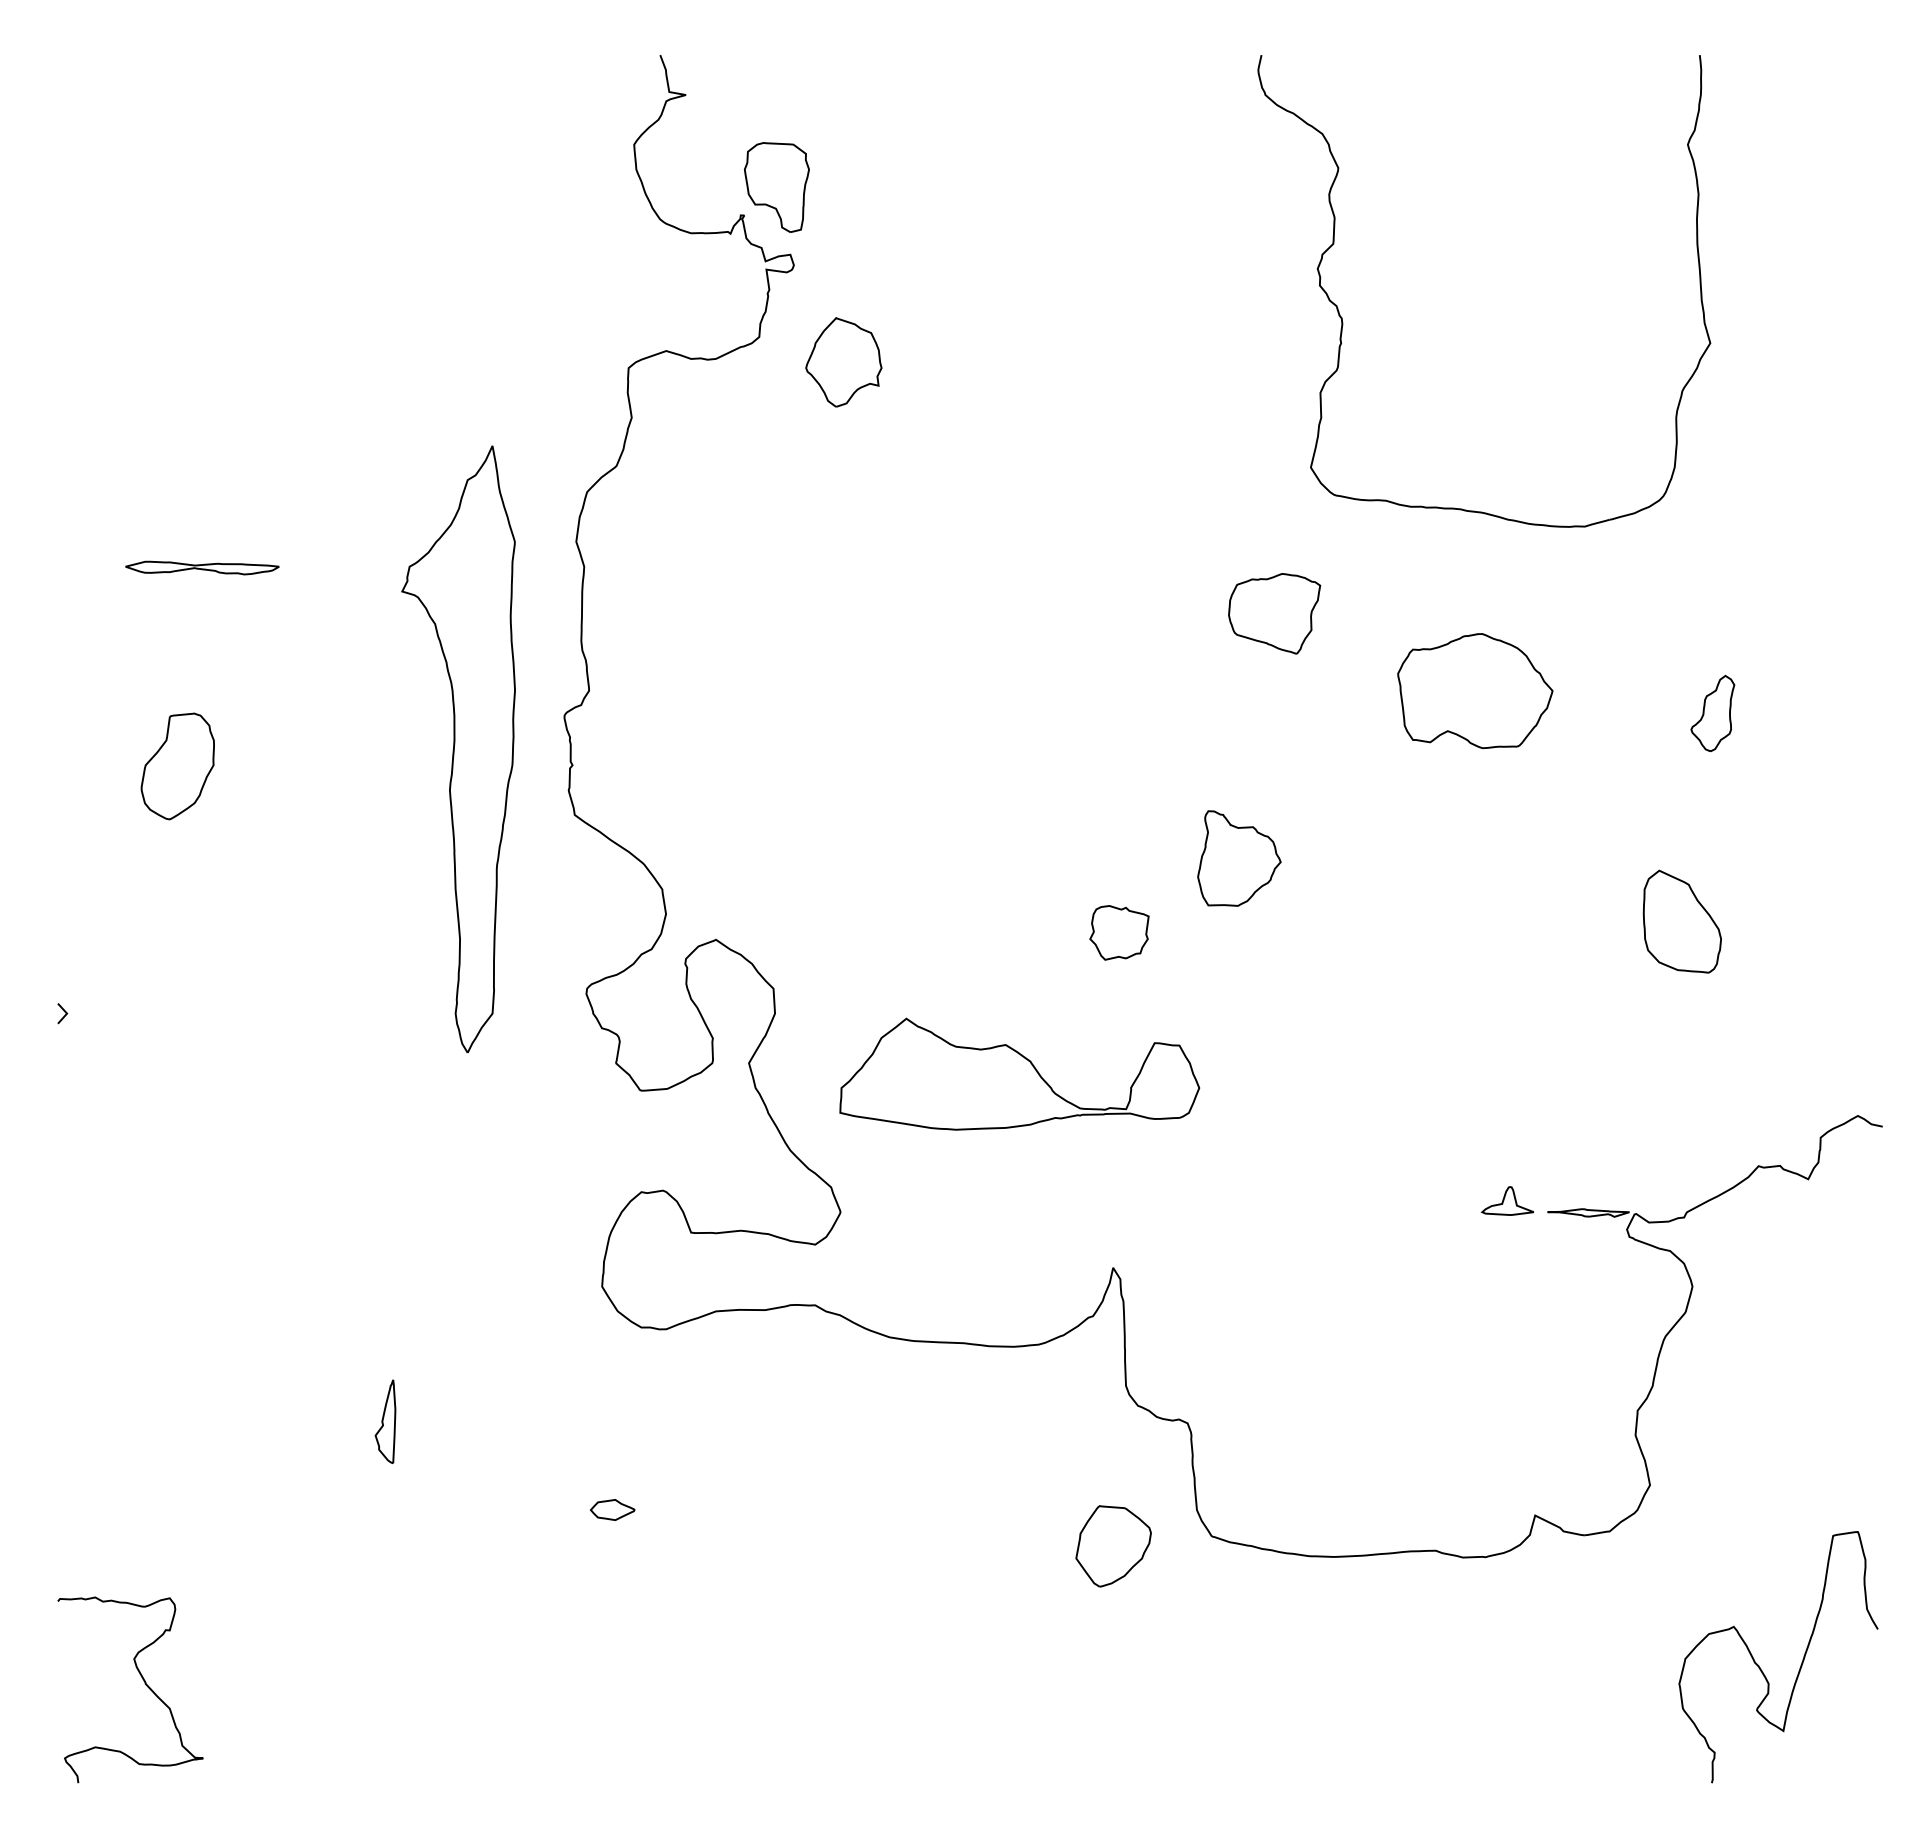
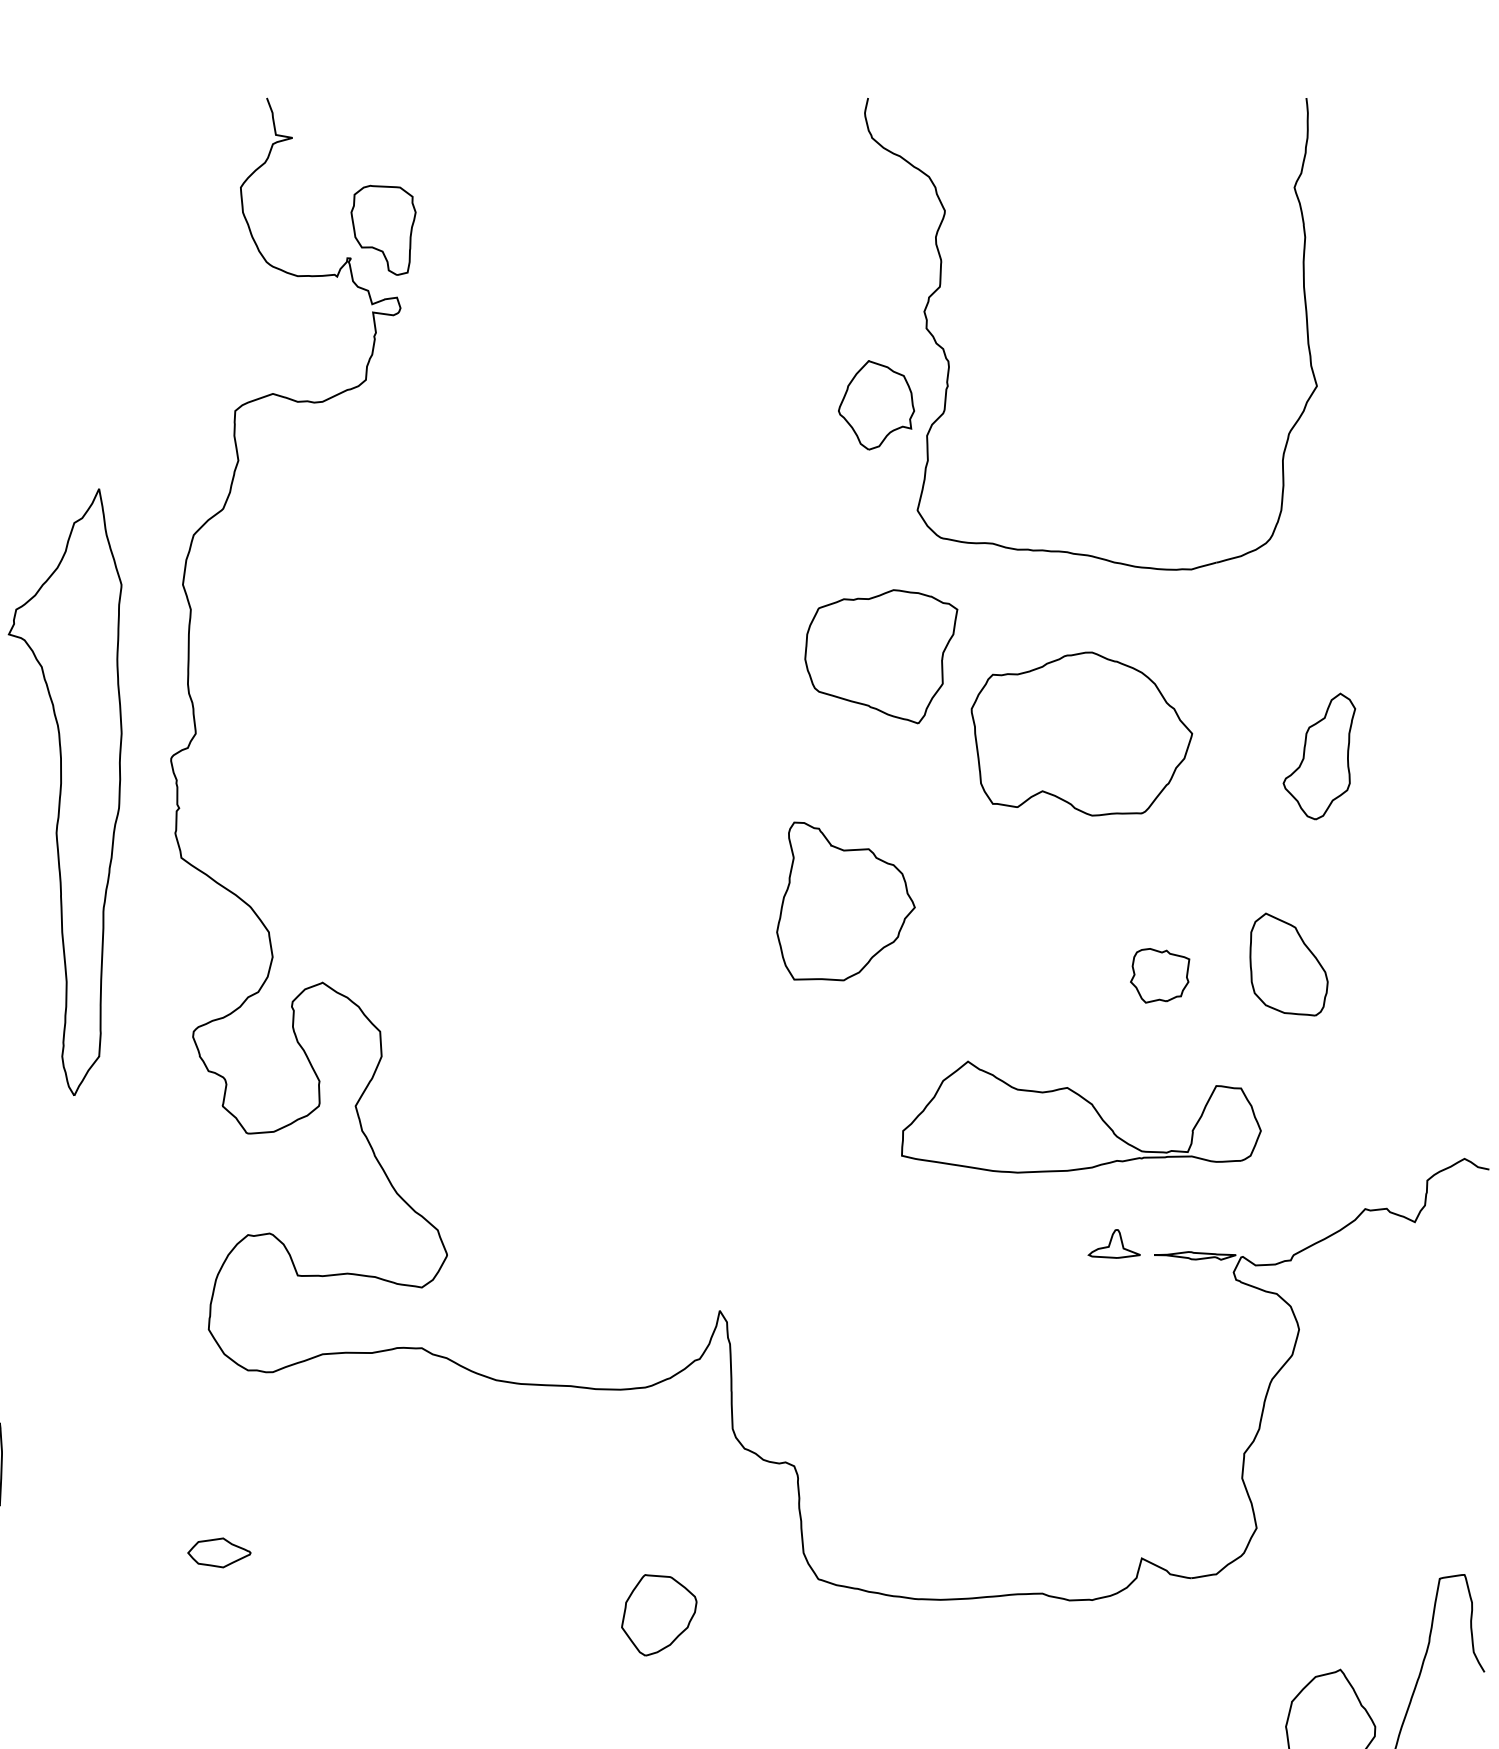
part: (843, 362) -> (876, 405), moved
part: (1274, 613) -> (881, 656), size x1.67
part: (1475, 690) -> (1082, 733), size x1.43
part: (1712, 713) -> (1319, 756), size x1.67
part: (1239, 858) -> (846, 901), size x1.67
part: (1119, 932) -> (1160, 975), moved
part: (1019, 1073) -> (1081, 1116), moved
part: (612, 1509) -> (219, 1552), size x1.43
part: (1113, 1546) -> (659, 1615), moved

